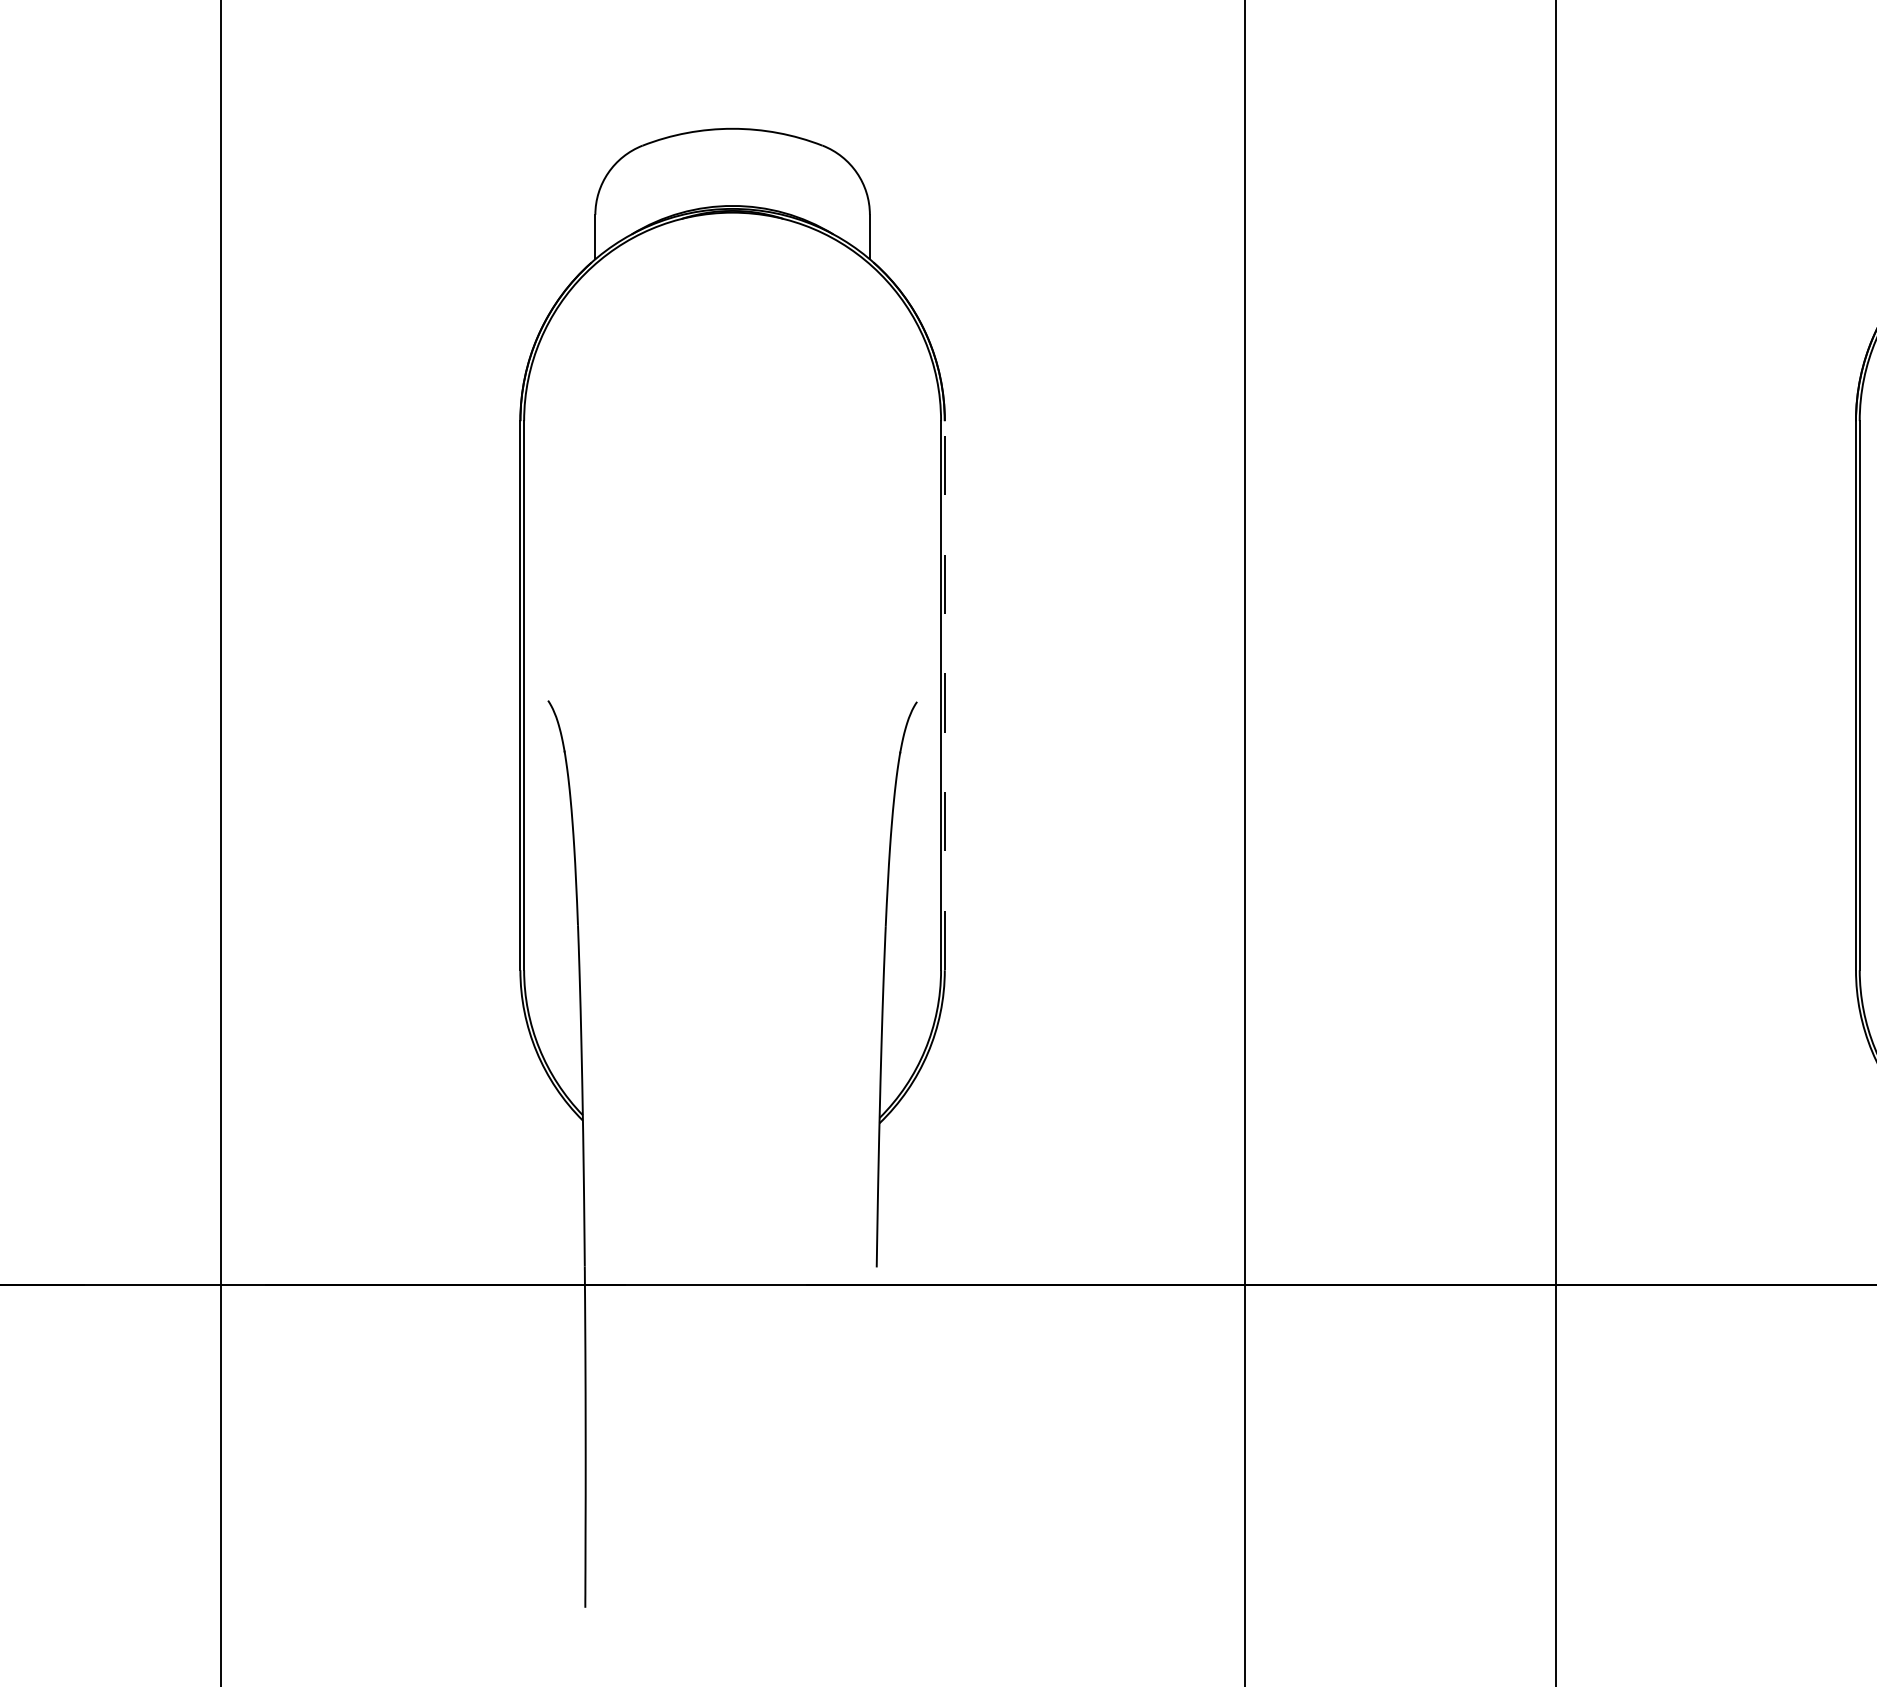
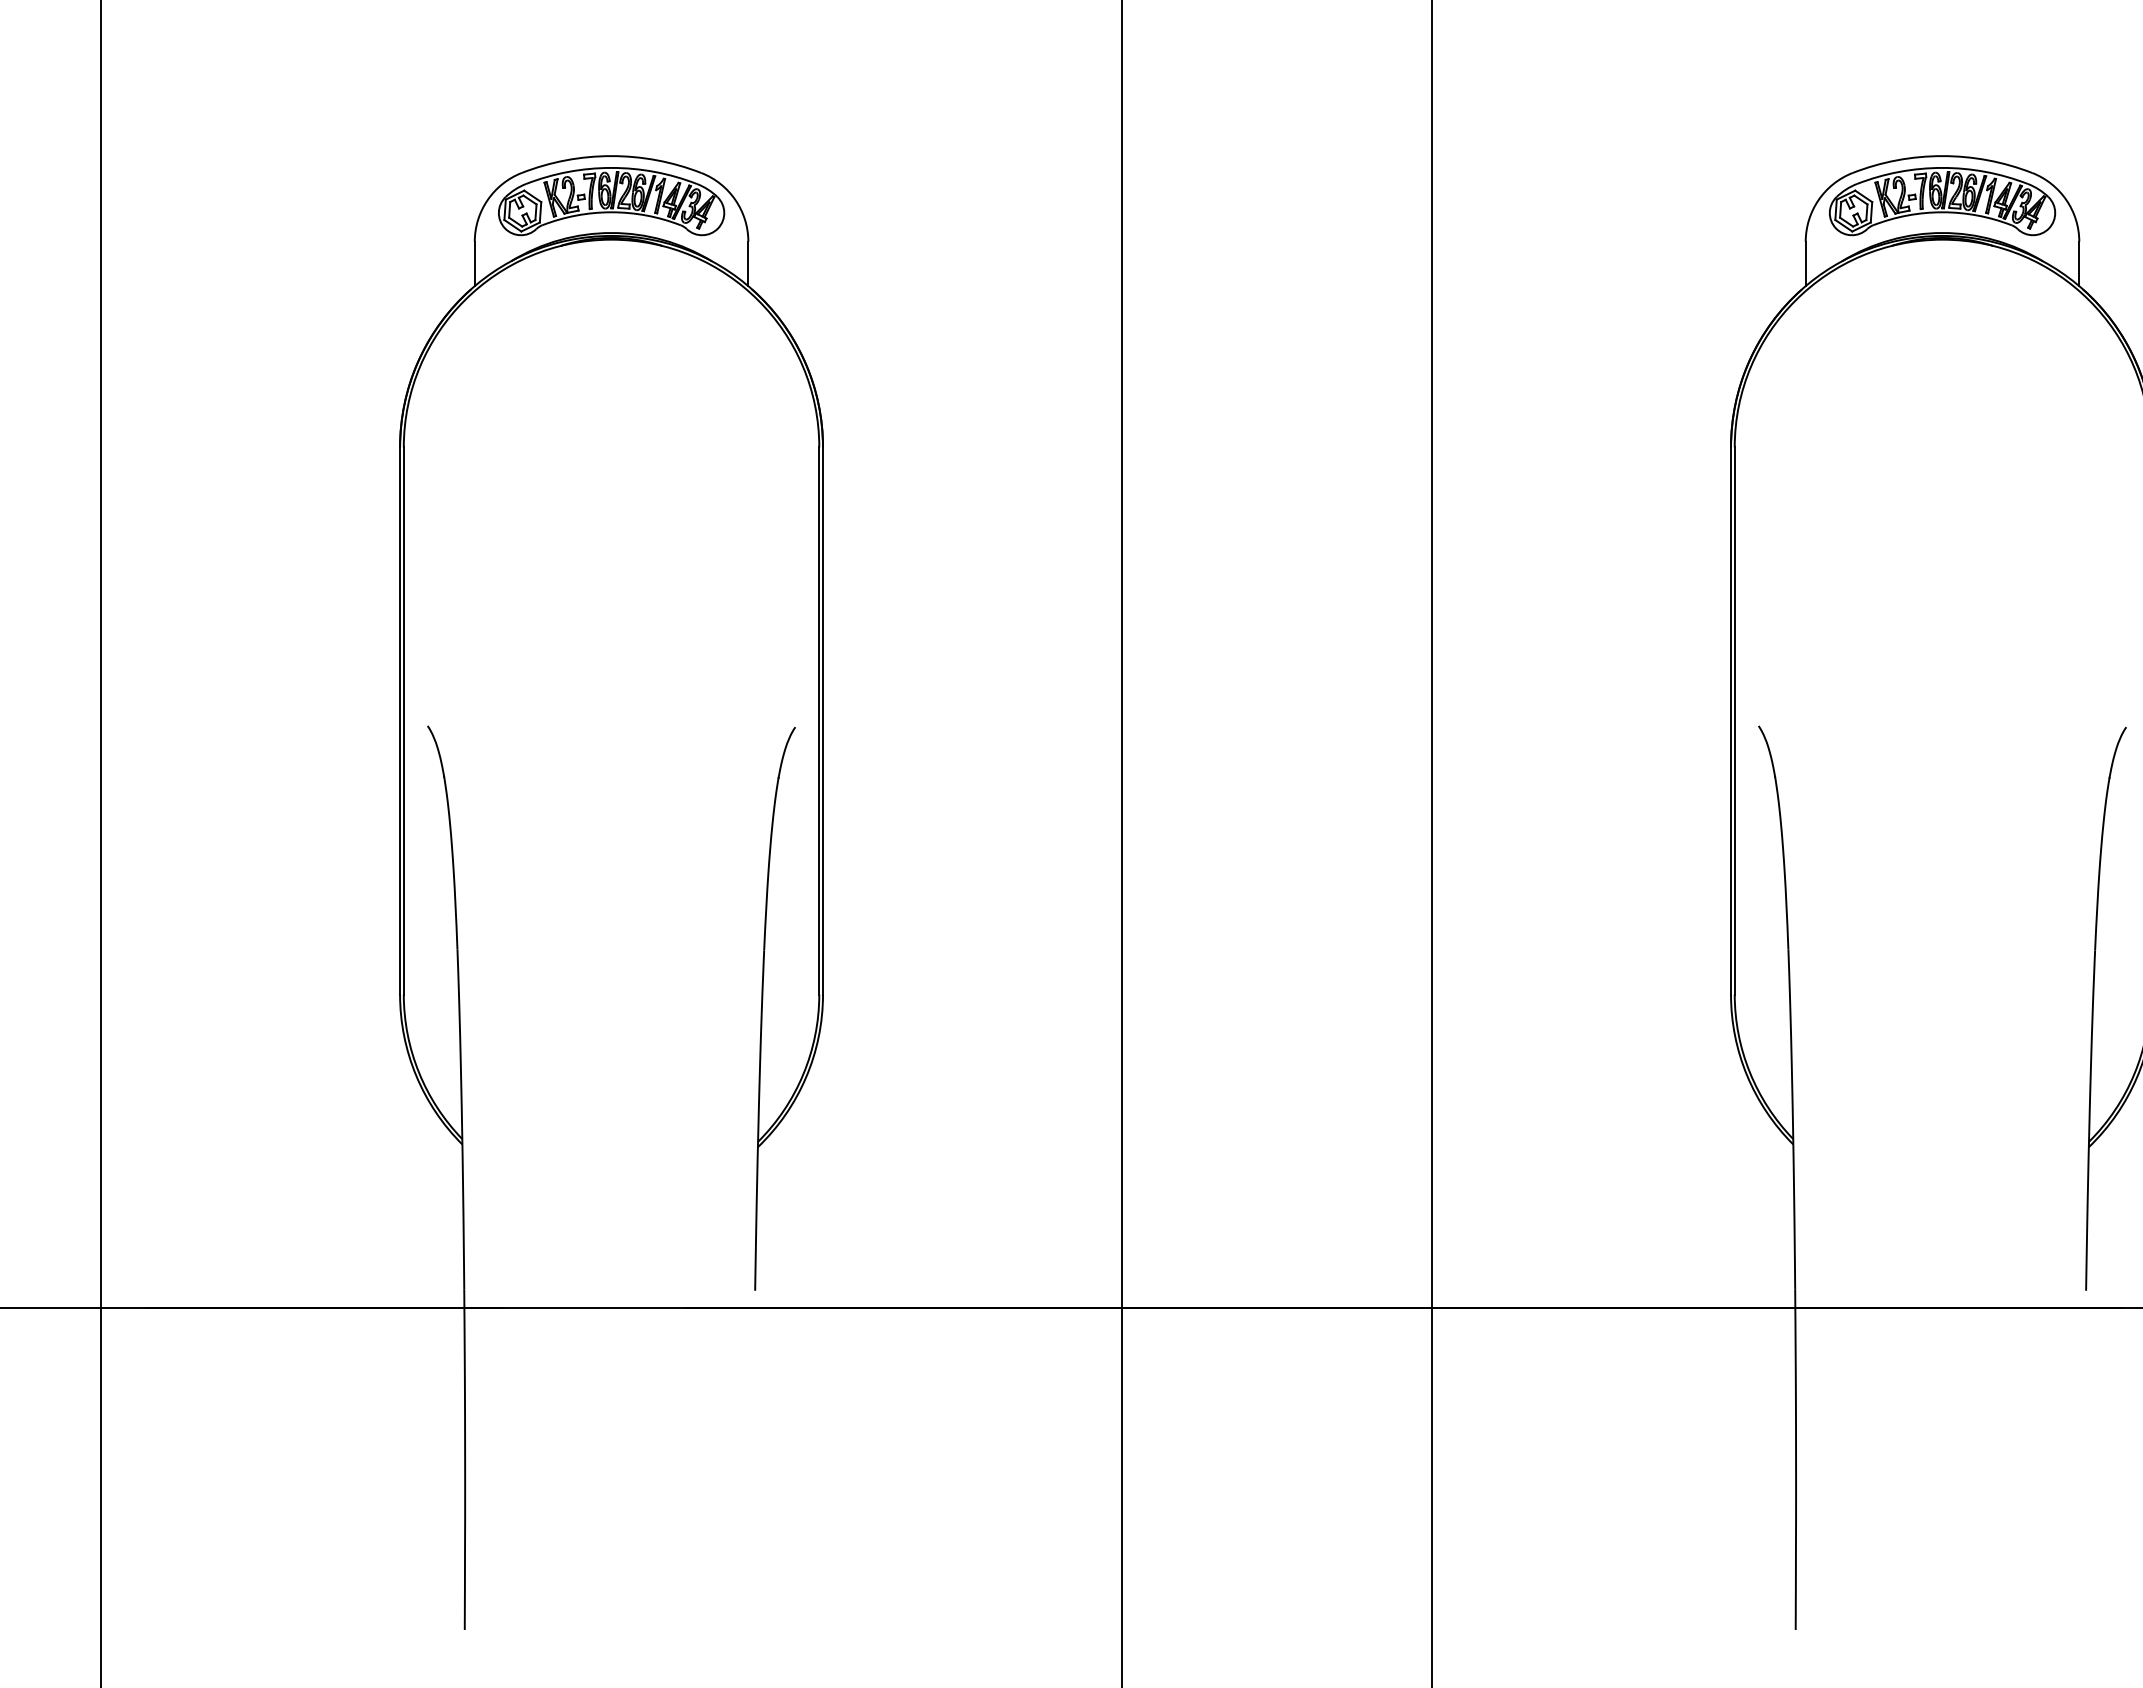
part: (732, 174) -> (611, 201), added
line: (945, 696) -> (823, 721), dashed -> solid

